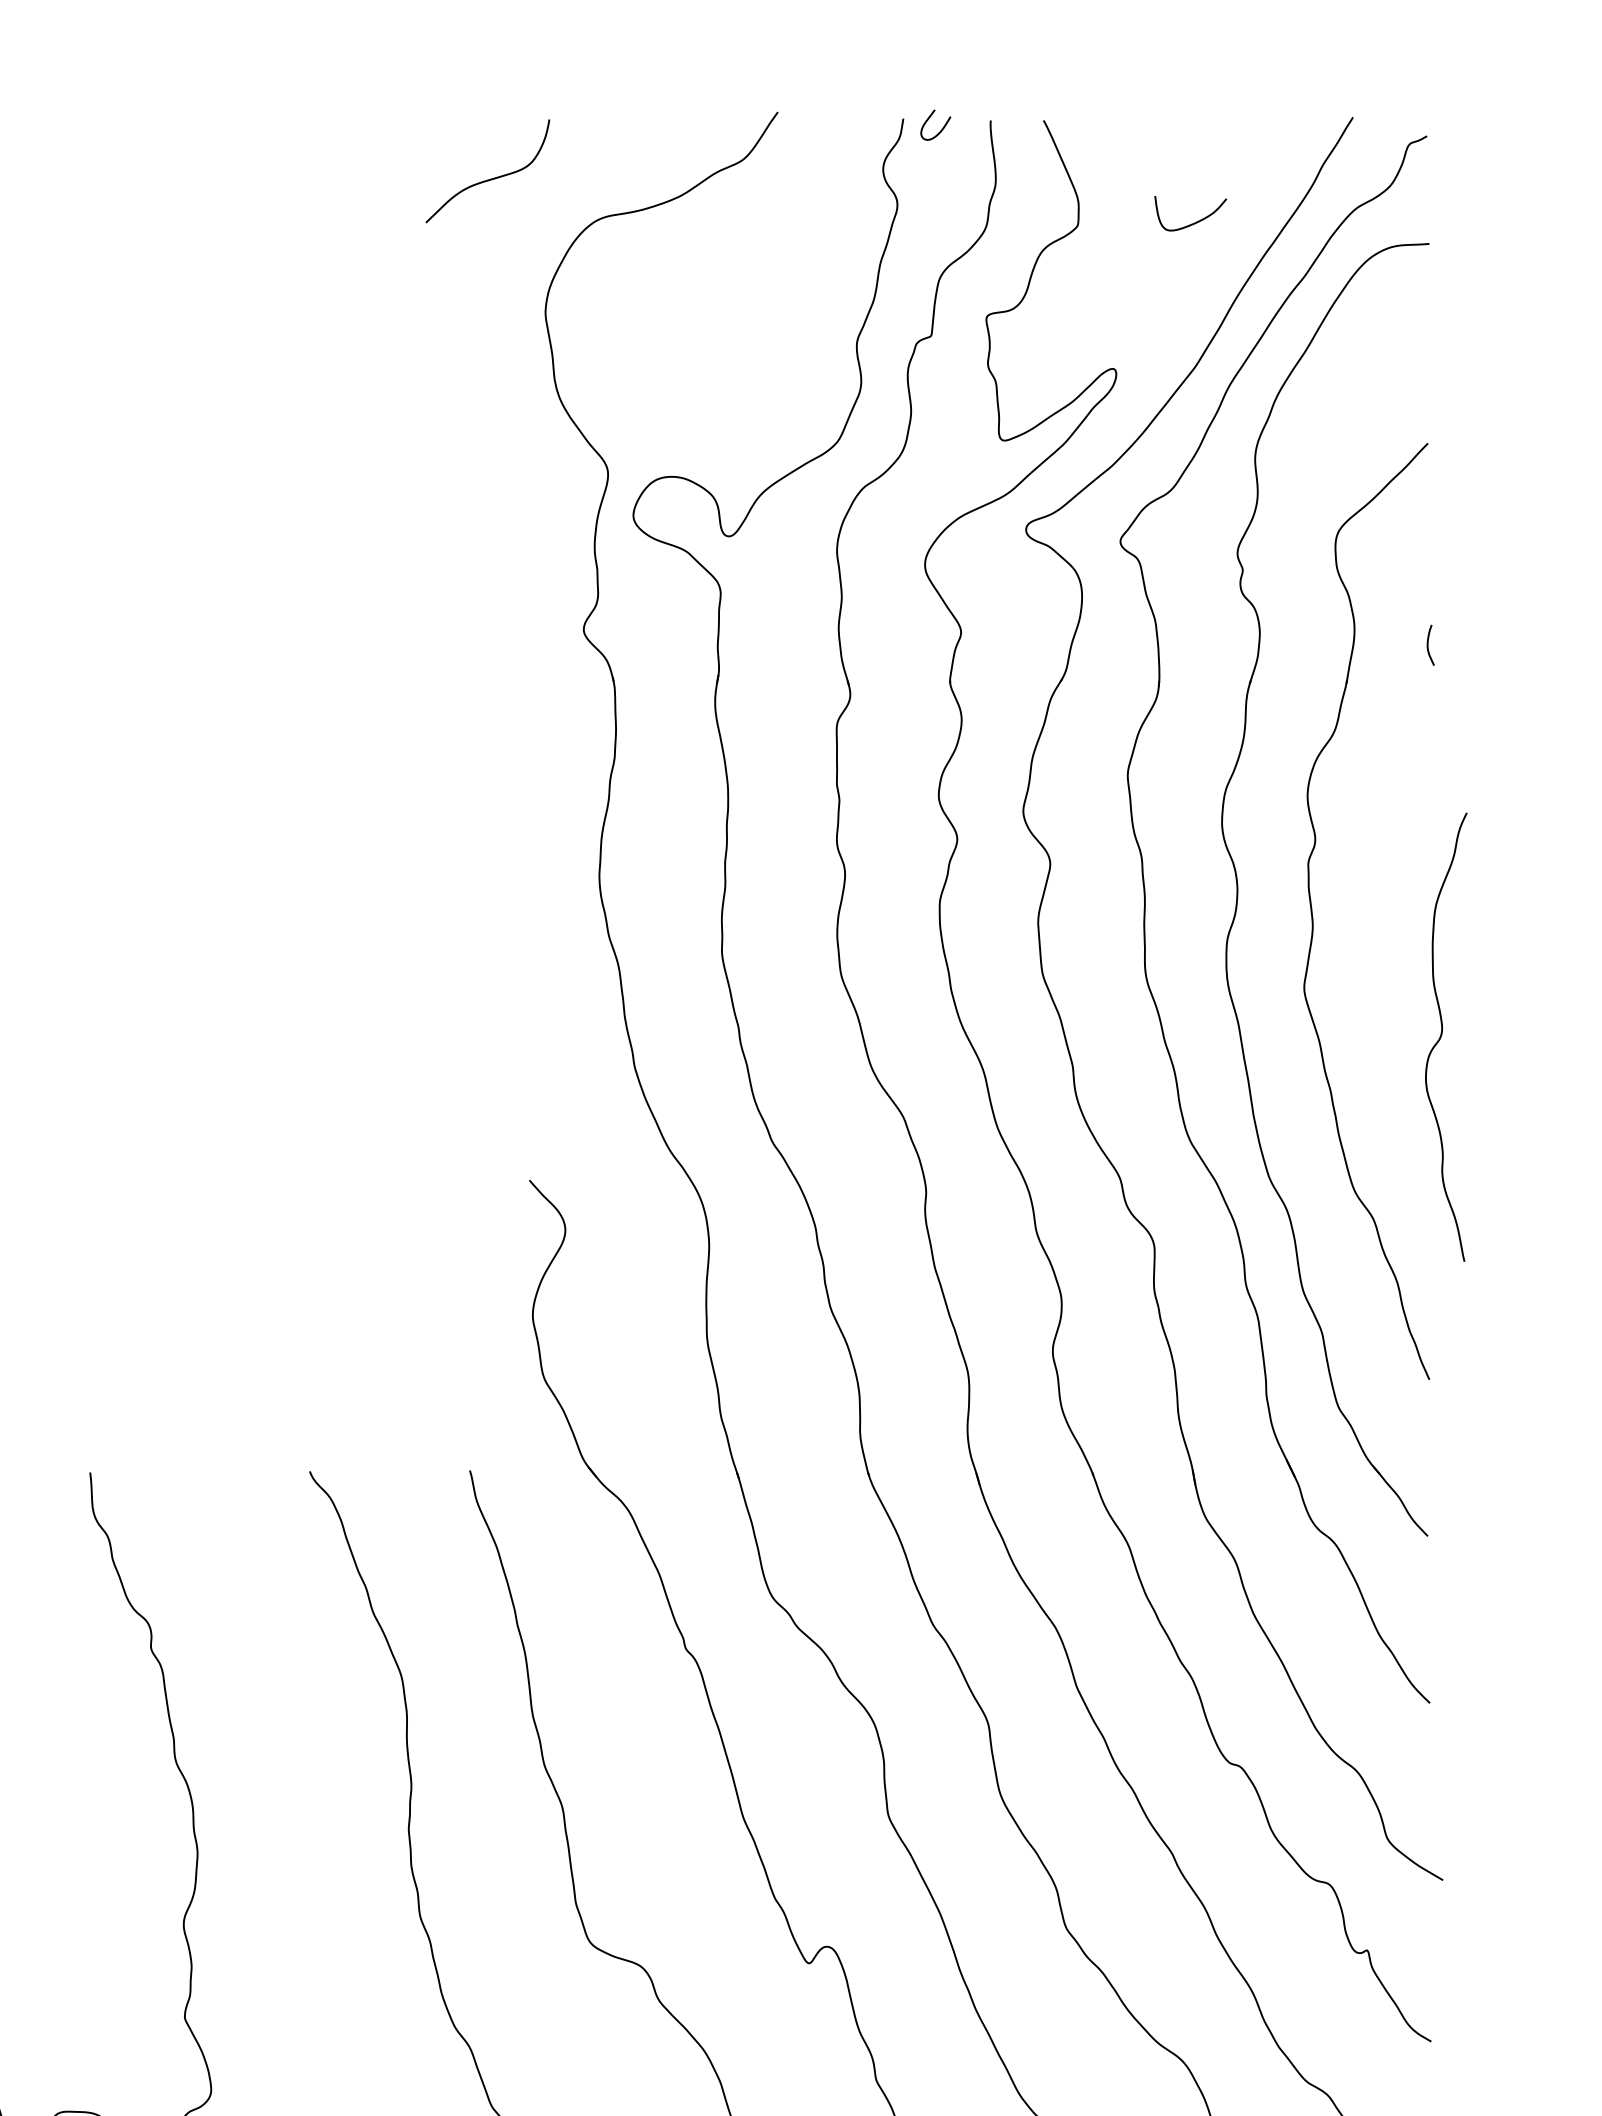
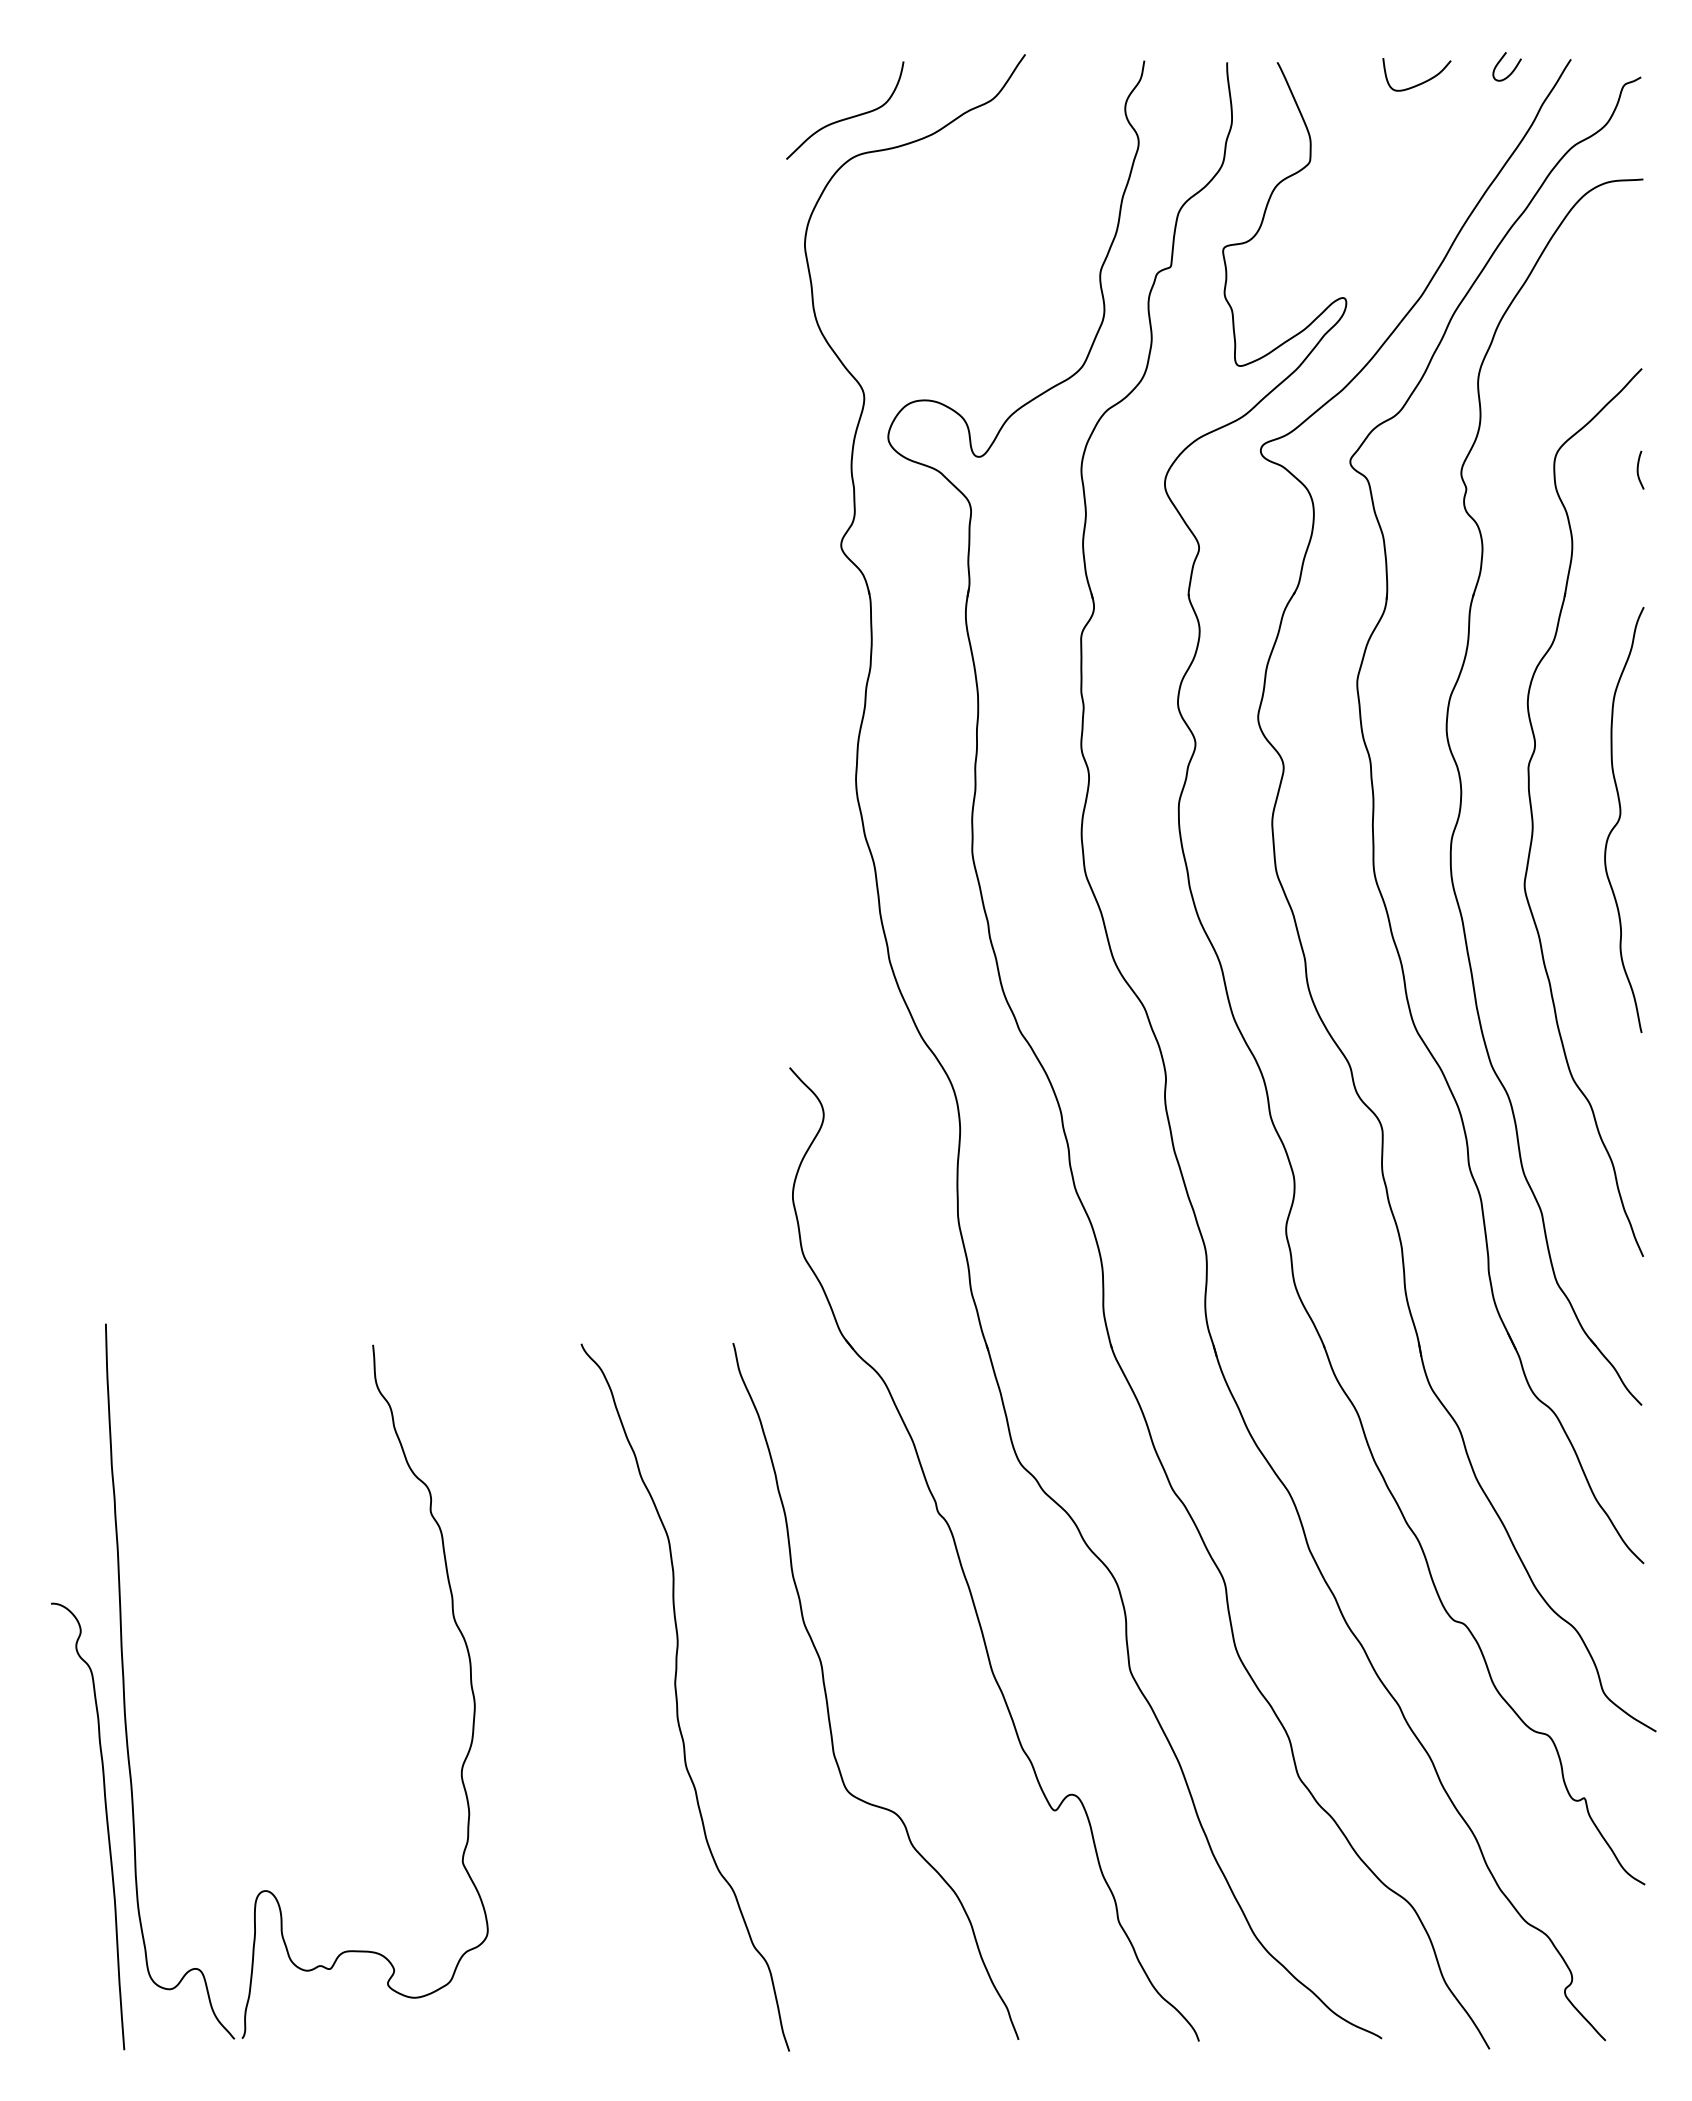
curve: (940, 130) -> (1511, 71), moved
curve: (490, 178) -> (847, 117), moved
curve: (1195, 221) -> (1421, 82), moved
curve: (1428, 644) -> (1638, 469), moved
curve: (1442, 1035) -> (1620, 818), moved

